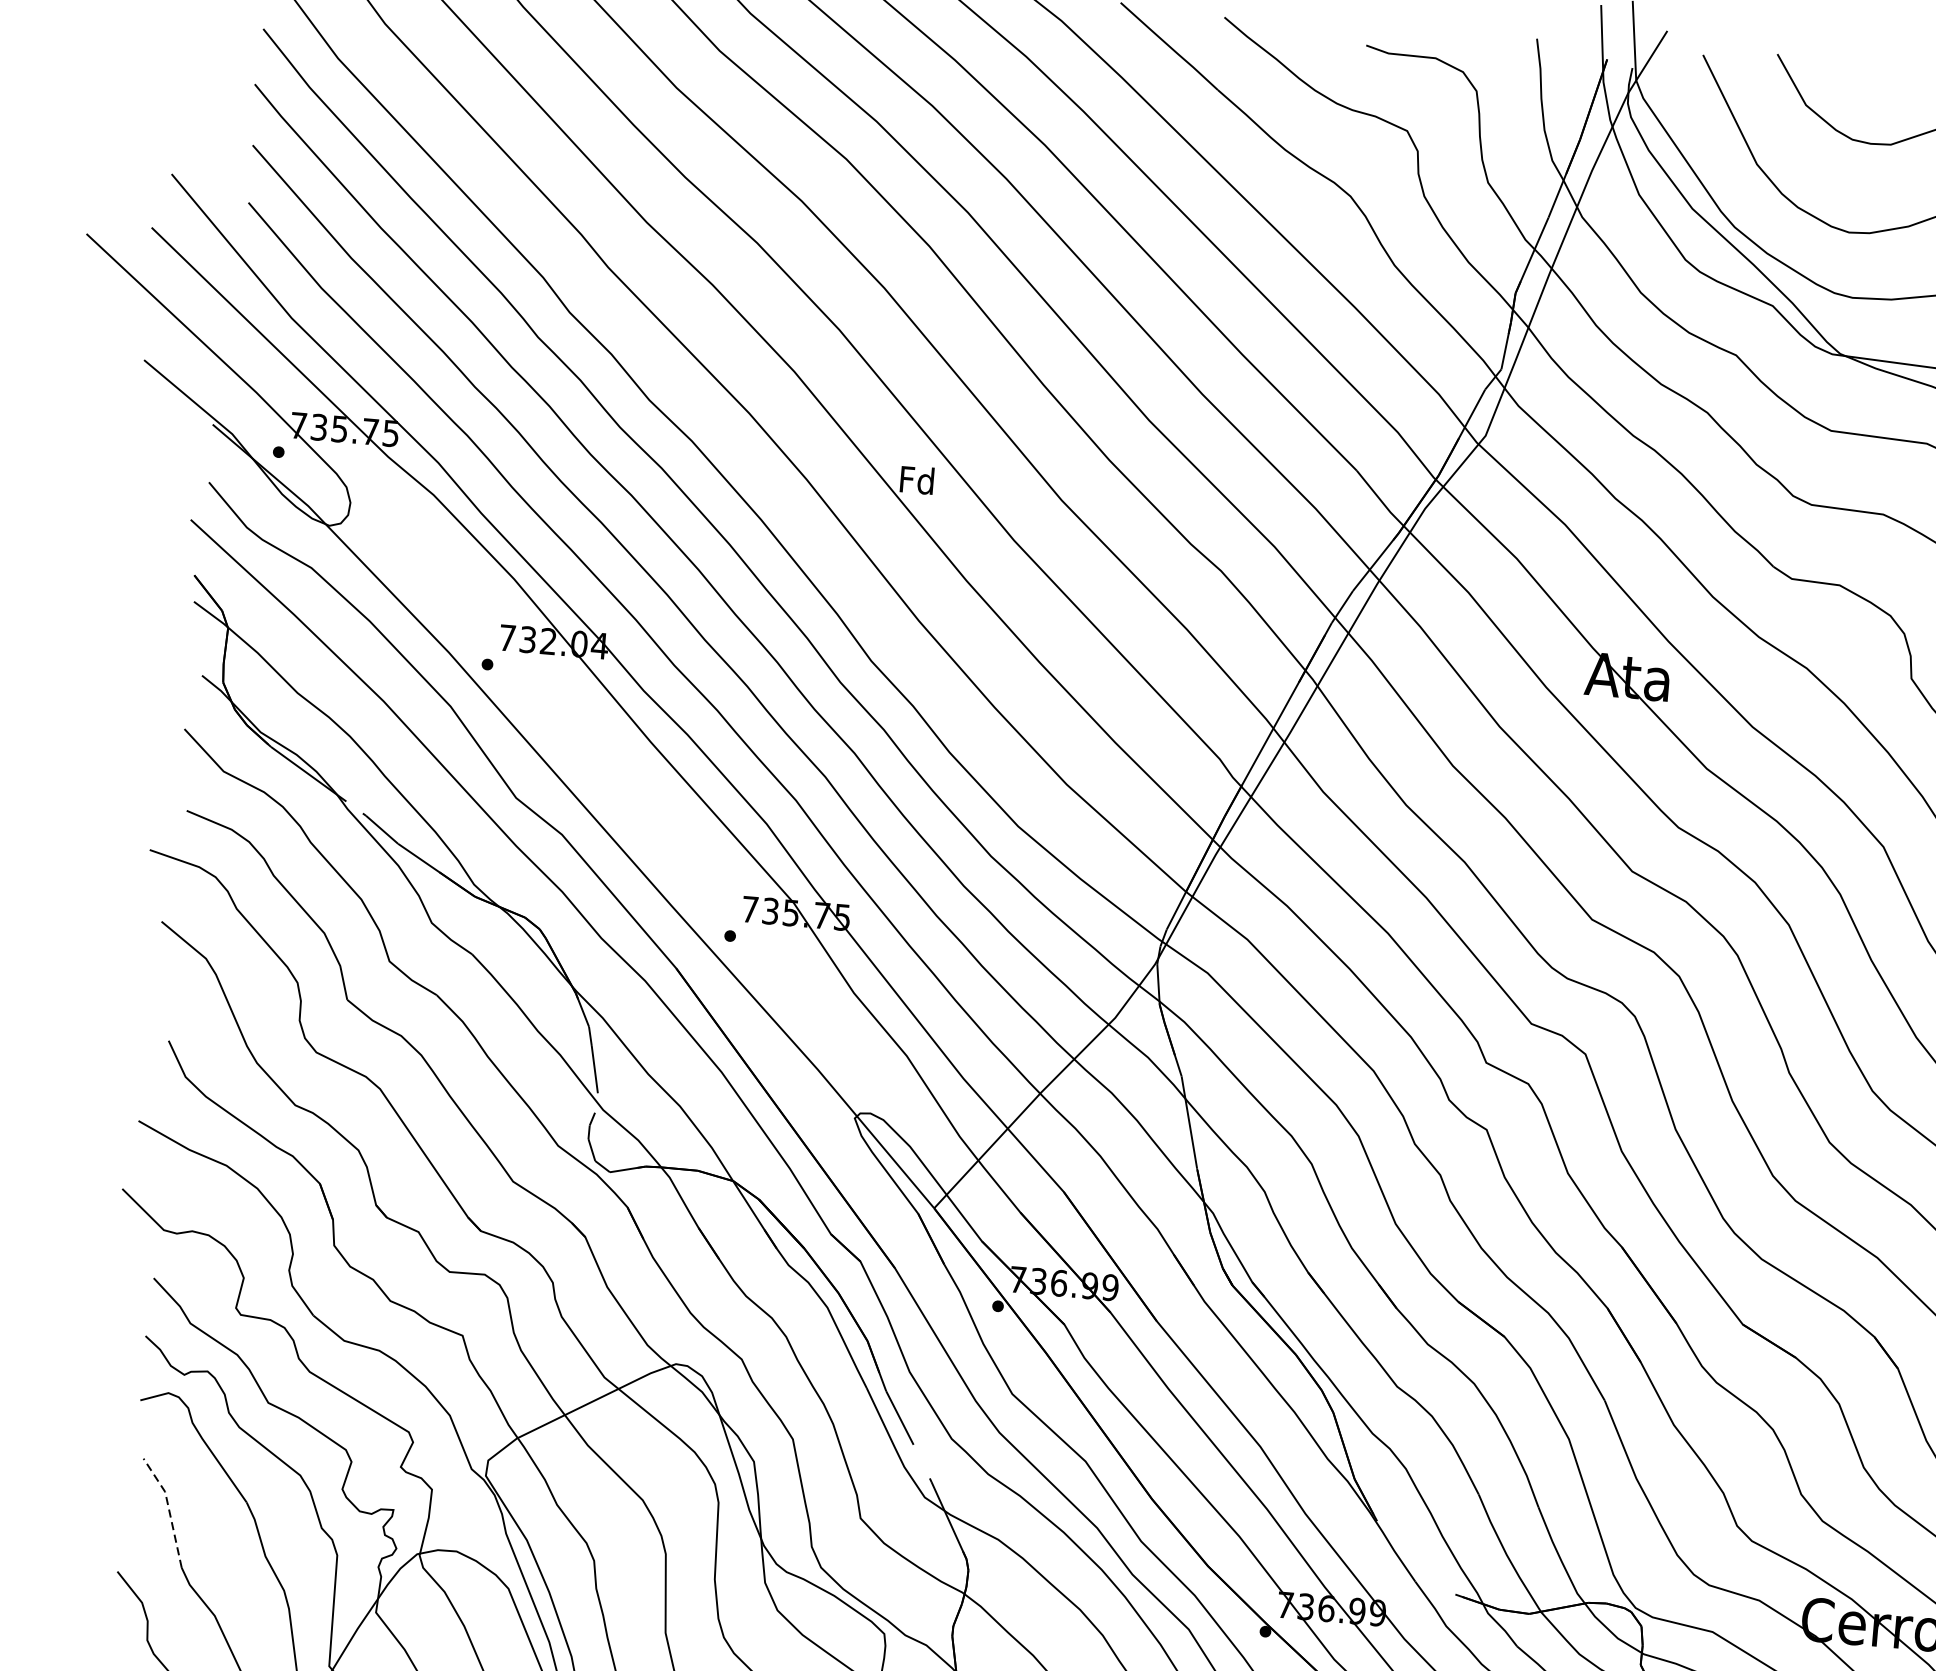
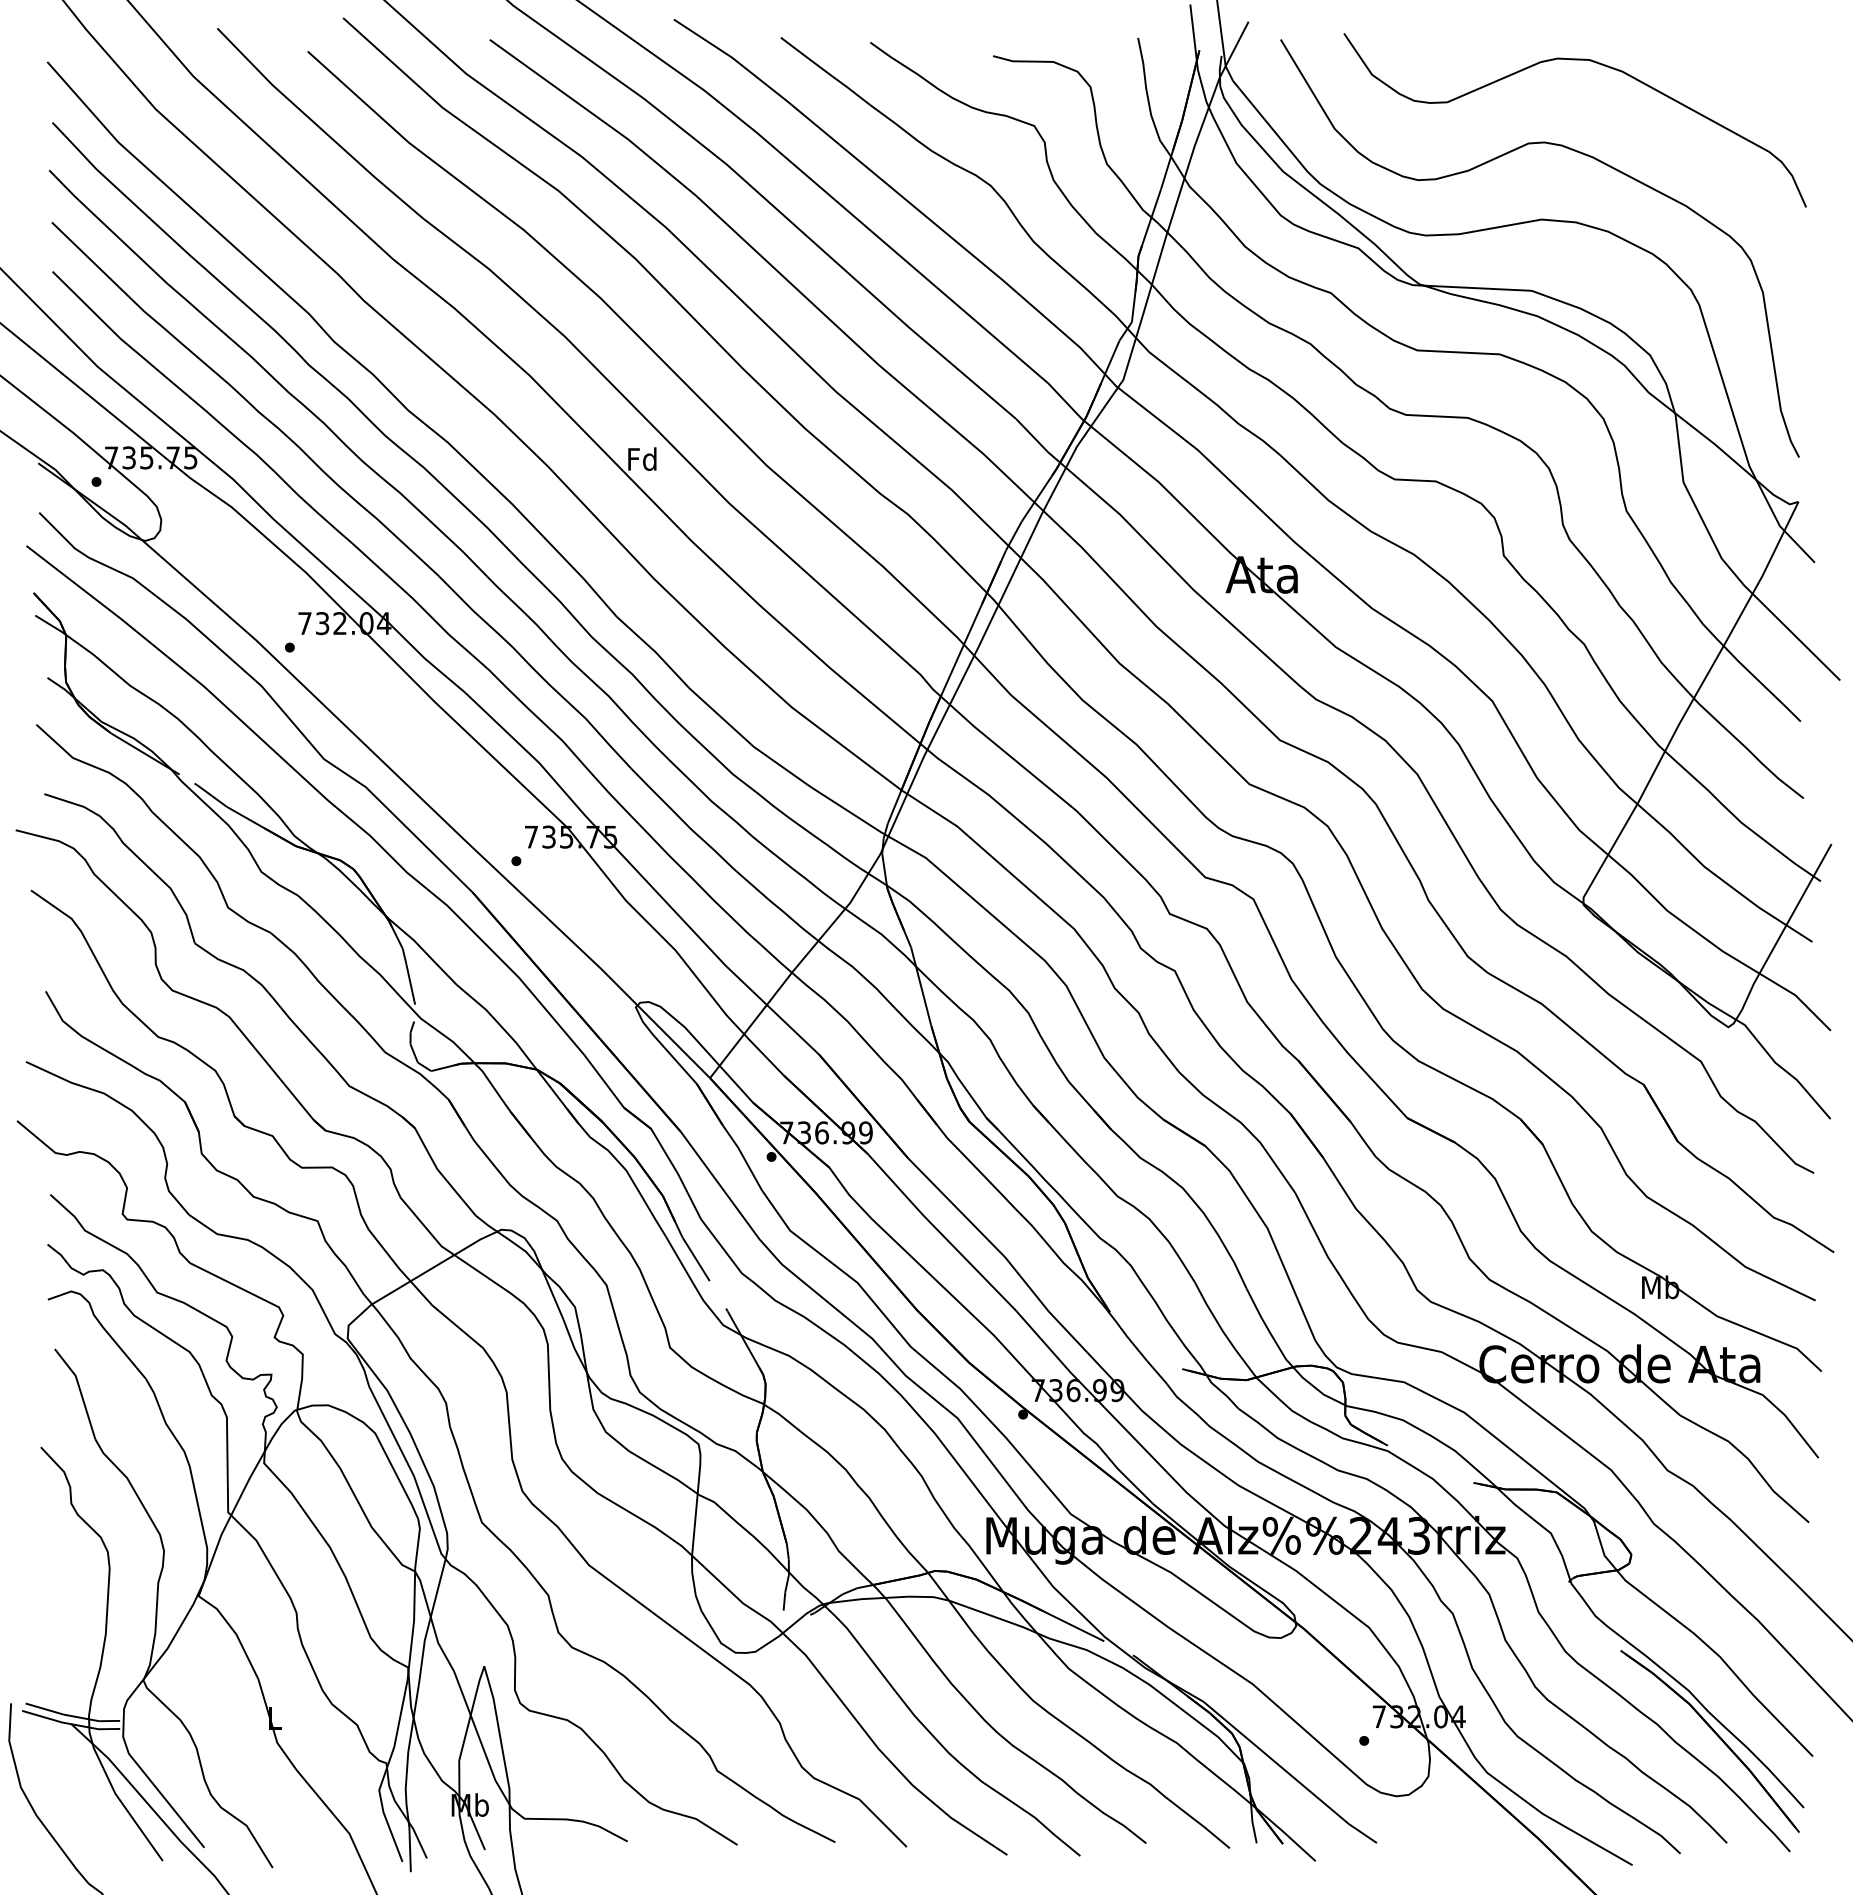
line: (169, 1510) -> (80, 1391), dashed -> solid

